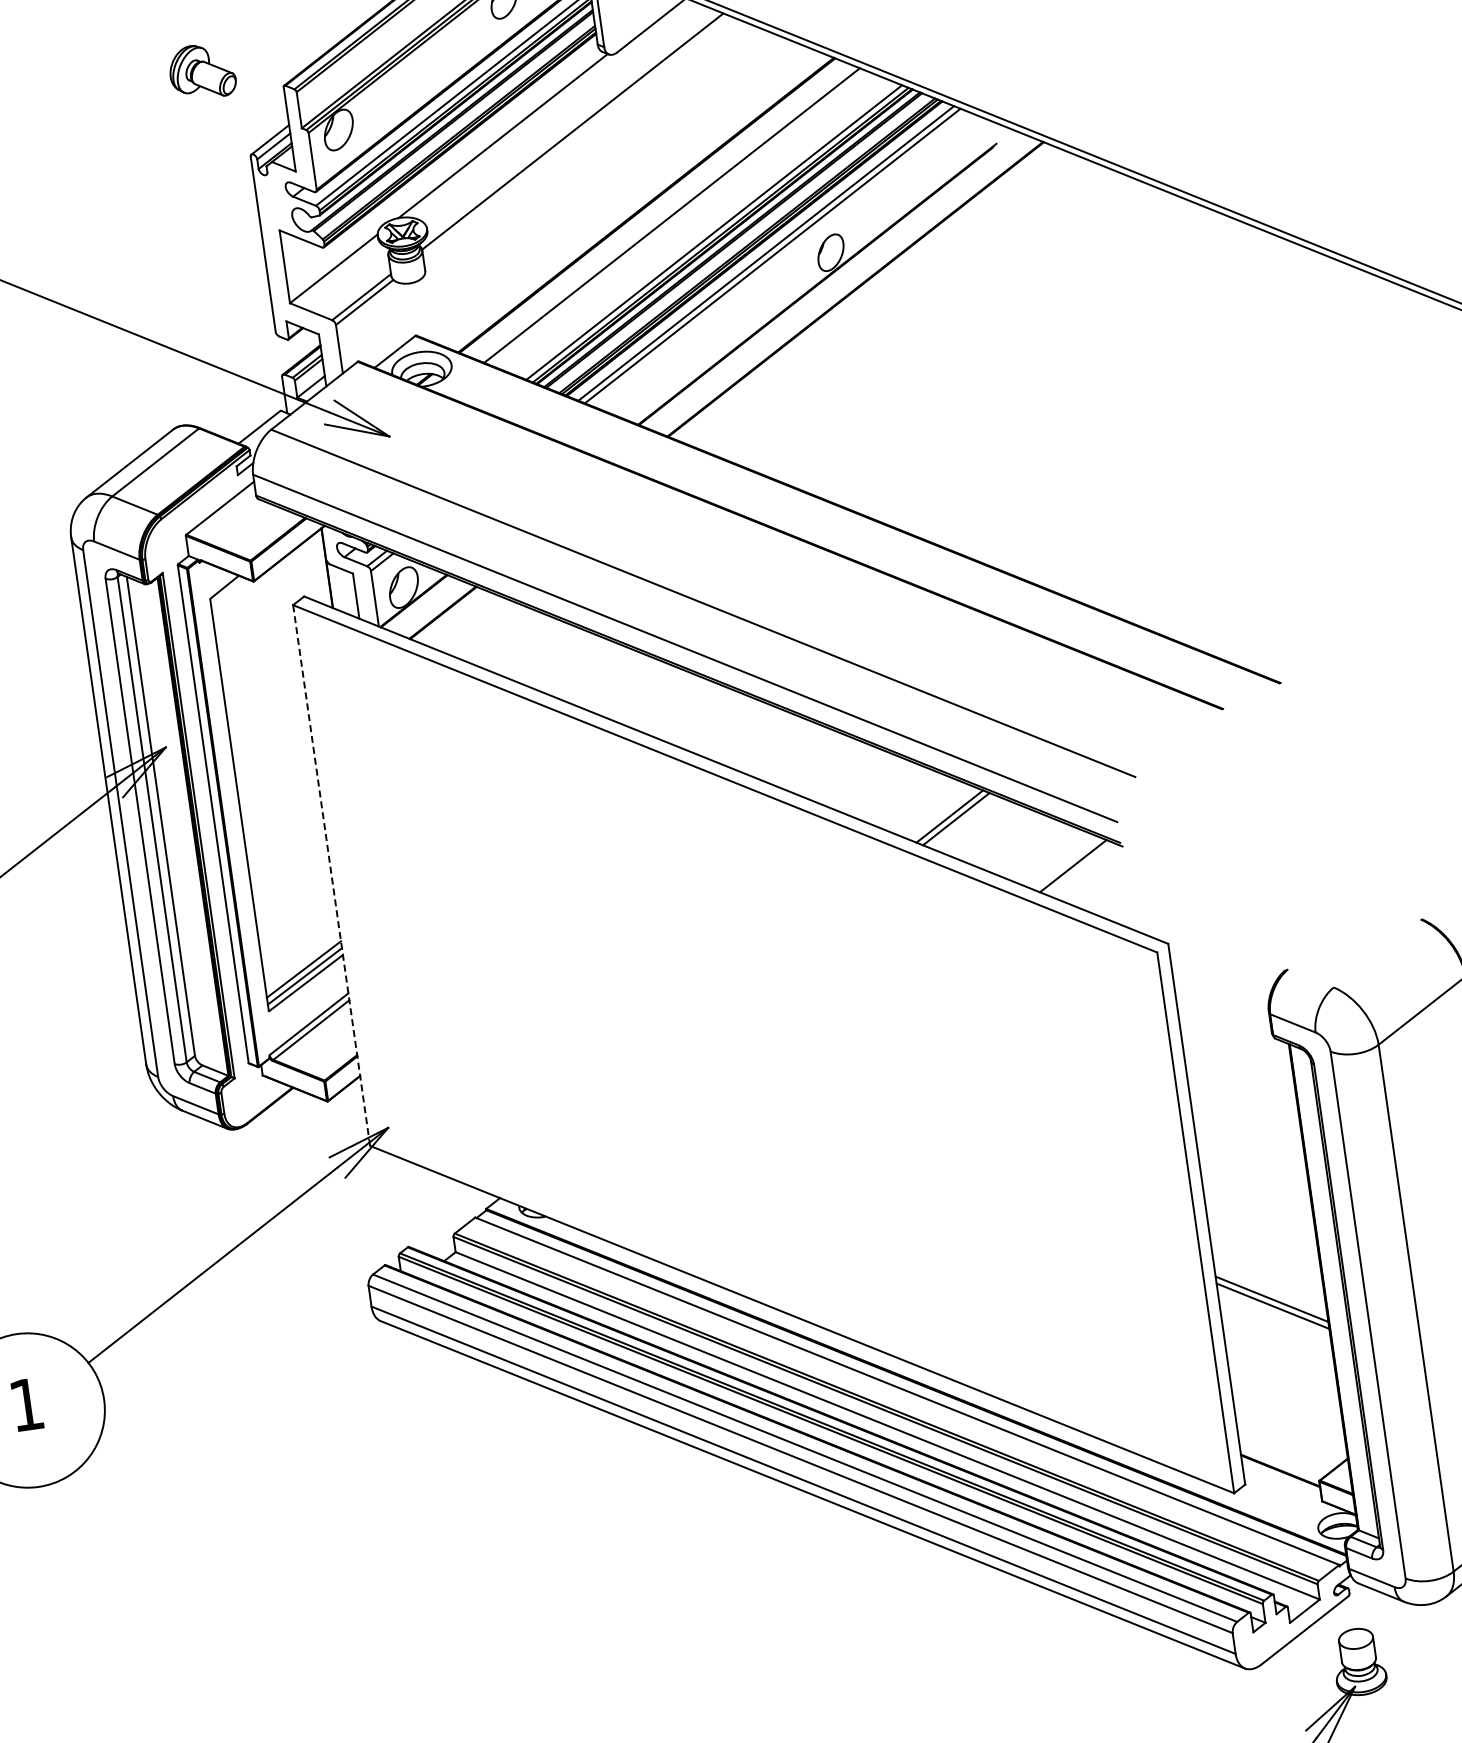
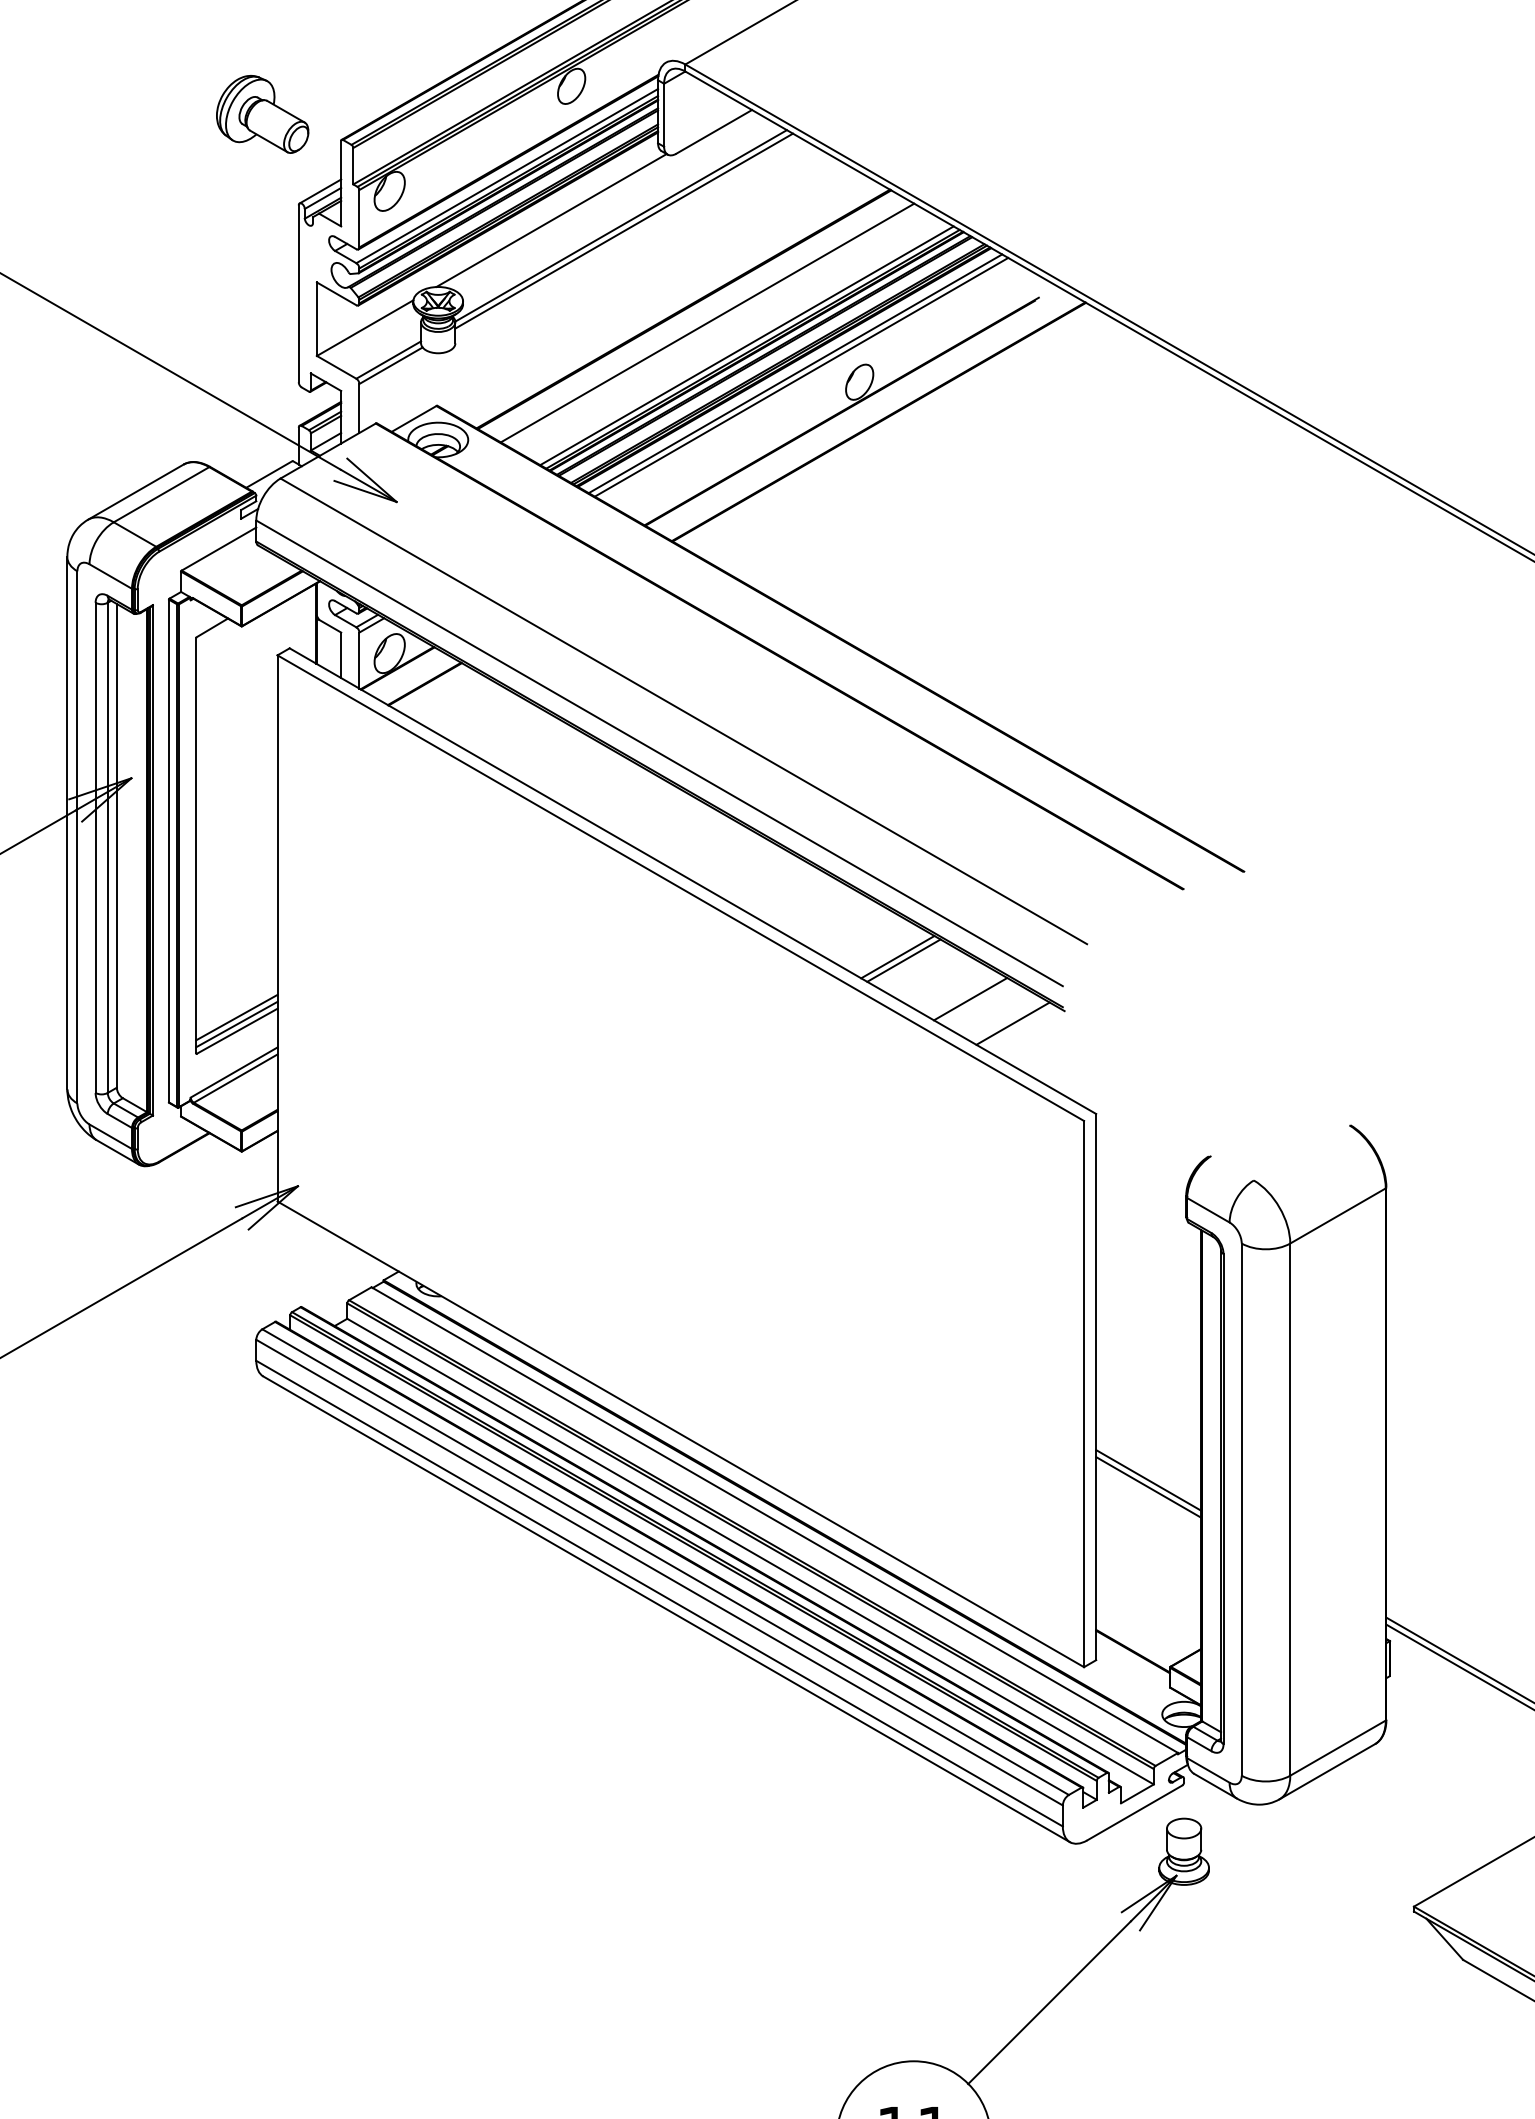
part: (202, 71) -> (262, 114), size x1.43
line: (576, 135) -> (624, 230), added
line: (1027, 848) -> (970, 999), added
line: (331, 874) -> (277, 927), dashed -> solid

